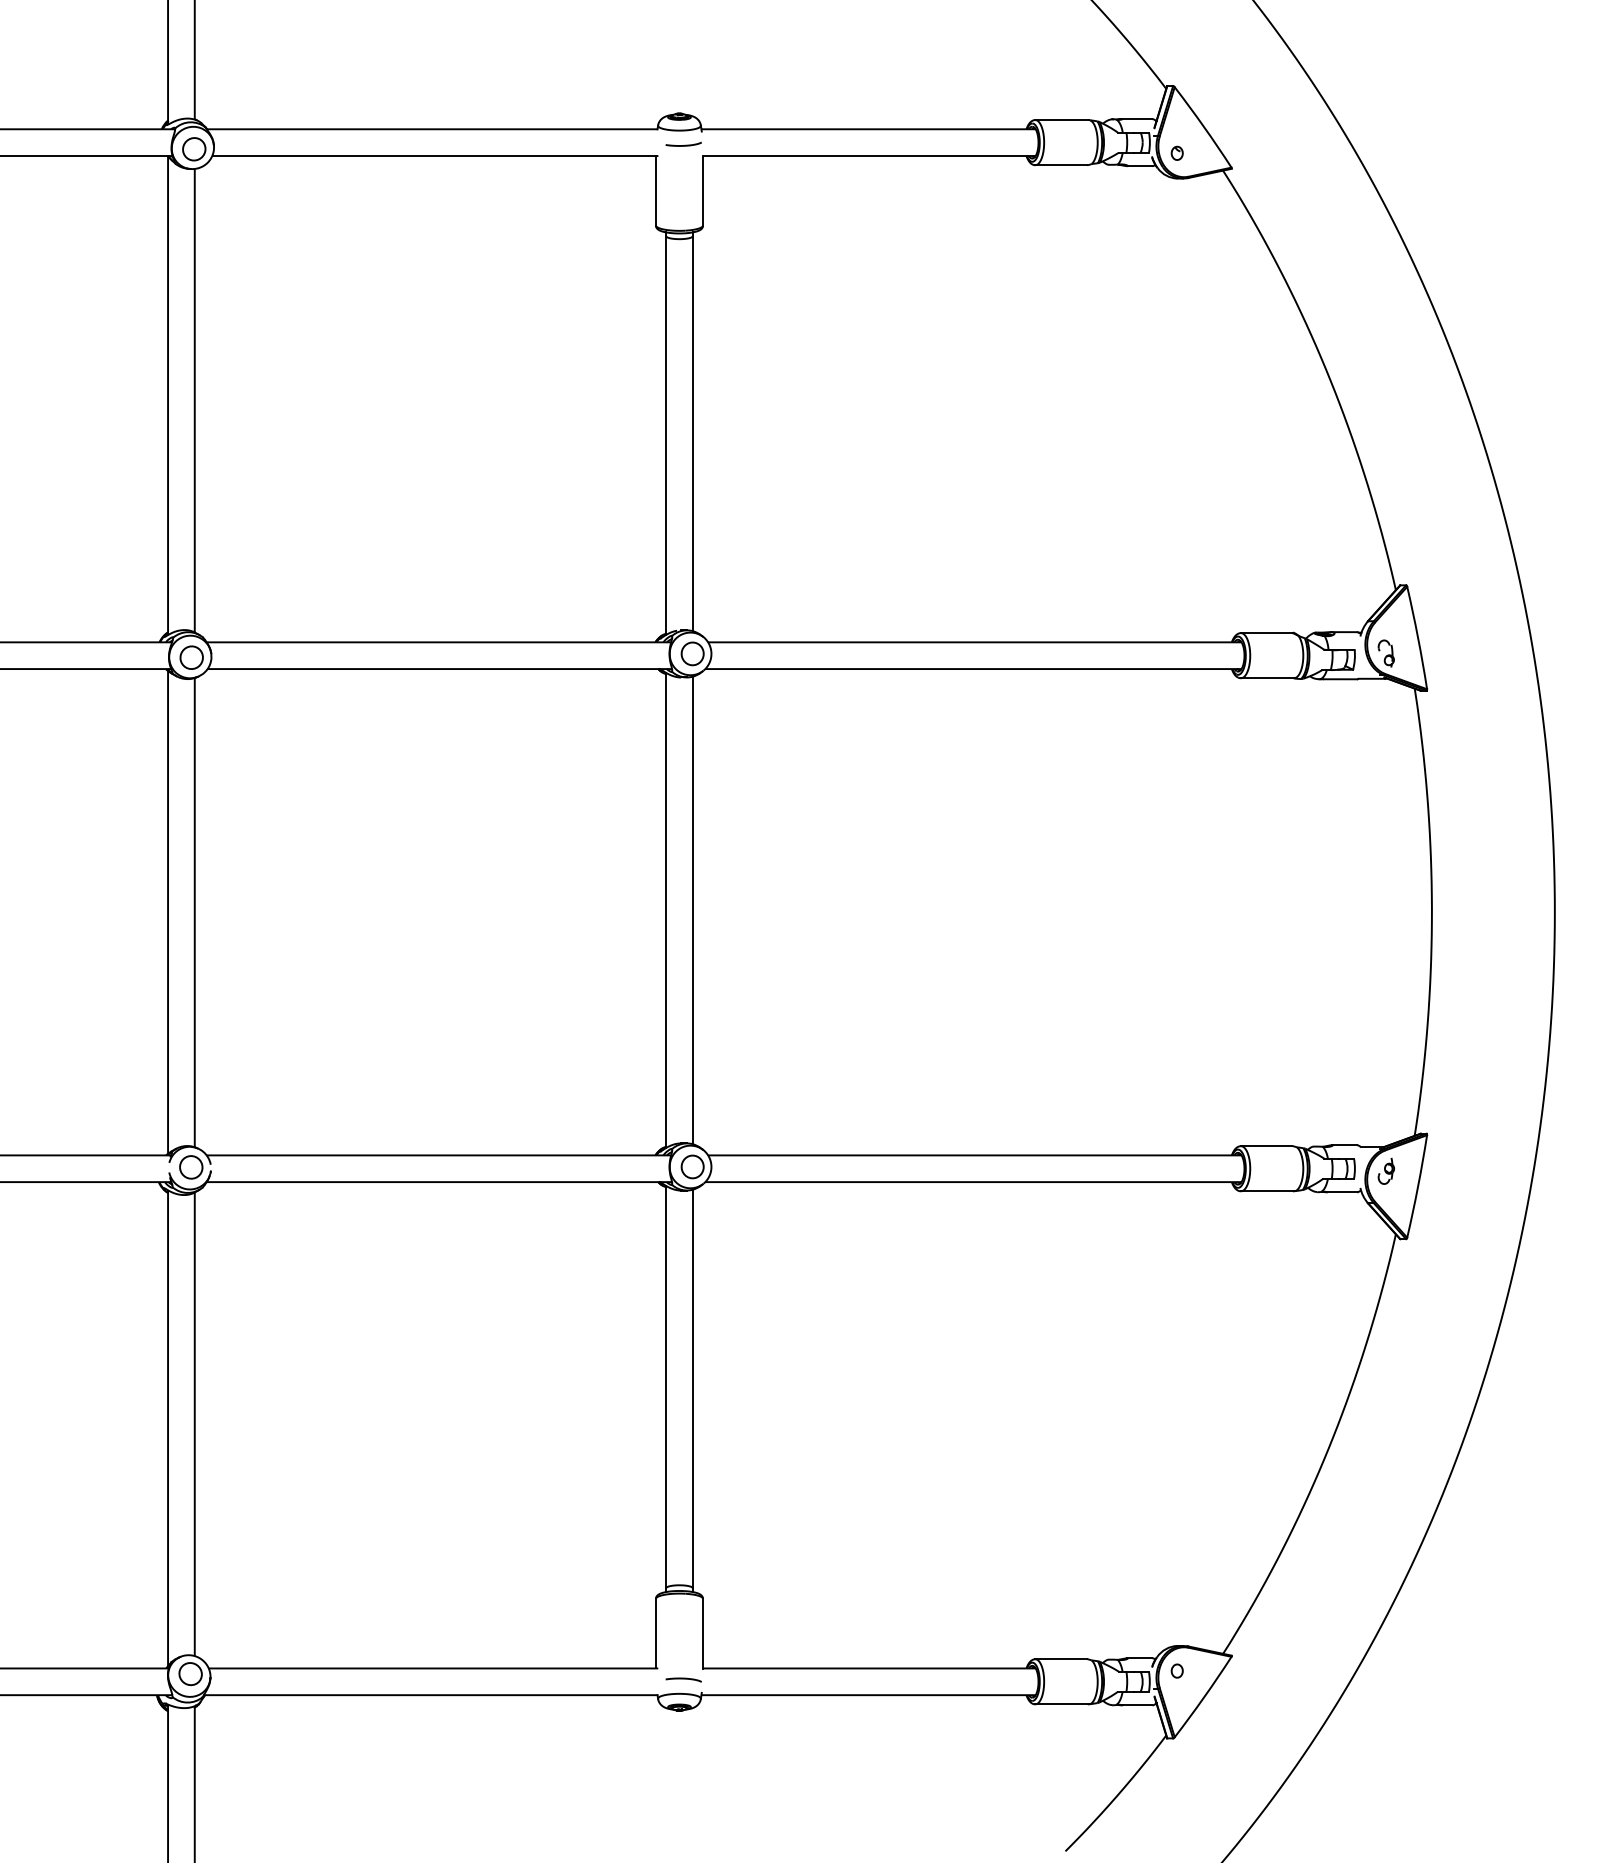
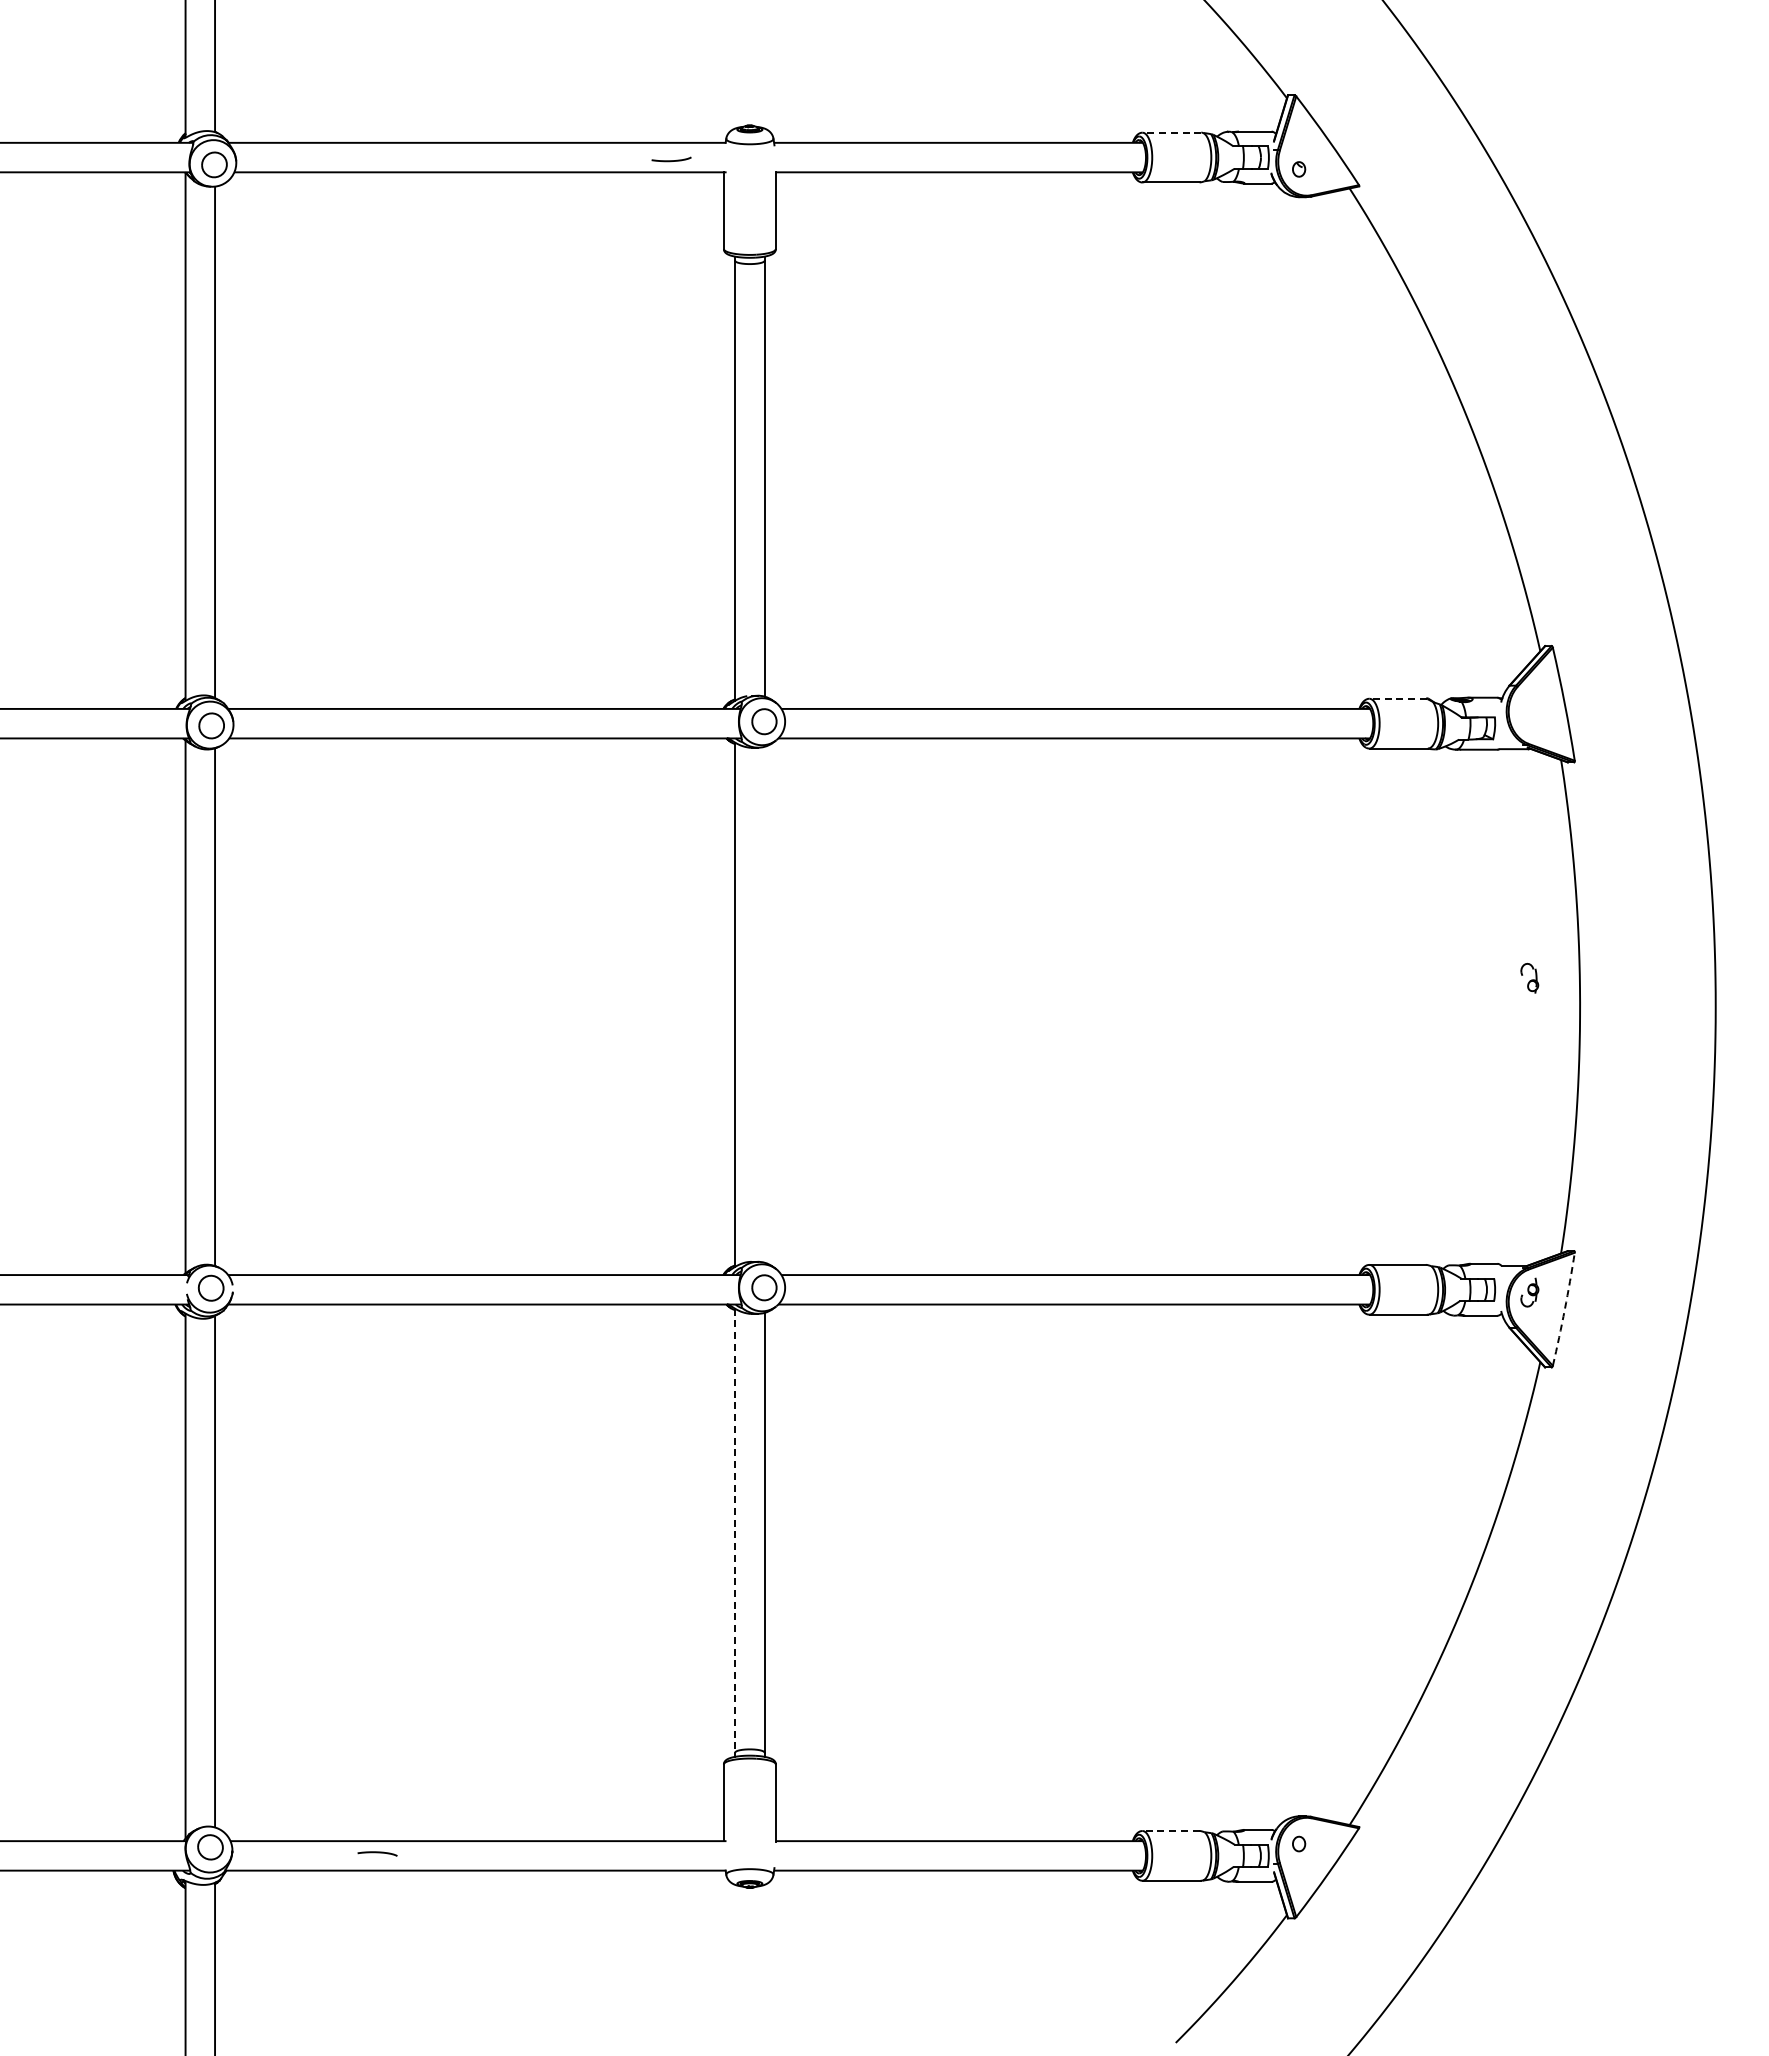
line: (1061, 119) -> (1171, 132), solid -> dashed
curve: (683, 145) -> (671, 160), moved
line: (1267, 632) -> (1398, 698), solid -> dashed
part: (1386, 653) -> (1529, 978), moved
line: (692, 910) -> (764, 1004), removed
arc: (1417, 1186) -> (1564, 1309), solid -> dashed
line: (666, 1386) -> (735, 1530), solid -> dashed
line: (1060, 1658) -> (1170, 1830), solid -> dashed
curve: (683, 1679) -> (377, 1853), moved

